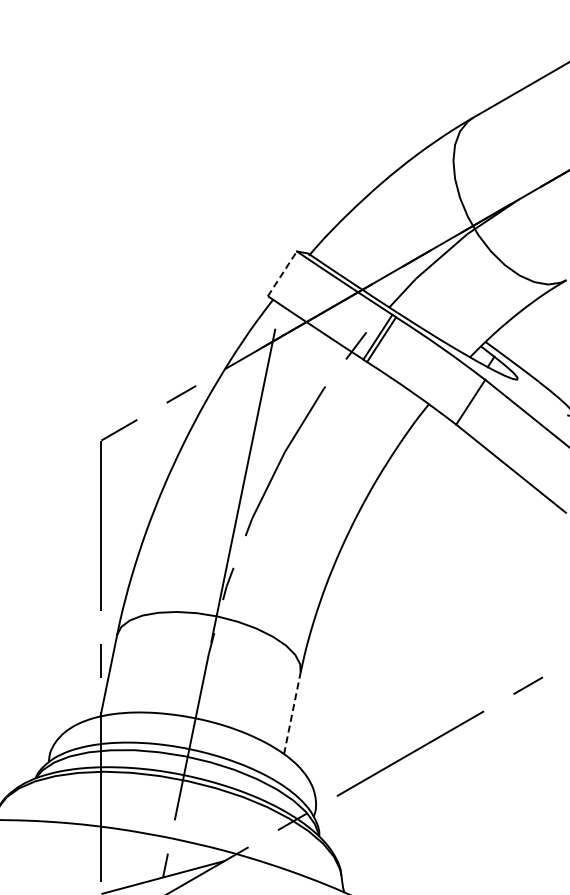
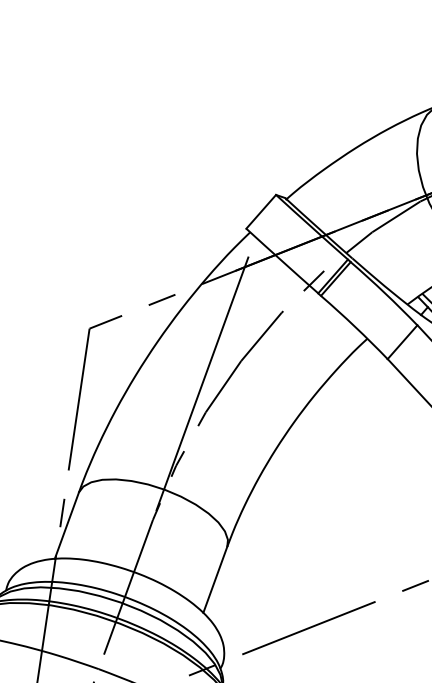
line: (282, 273) -> (261, 211), dashed -> solid
line: (292, 713) -> (215, 579), dashed -> solid

